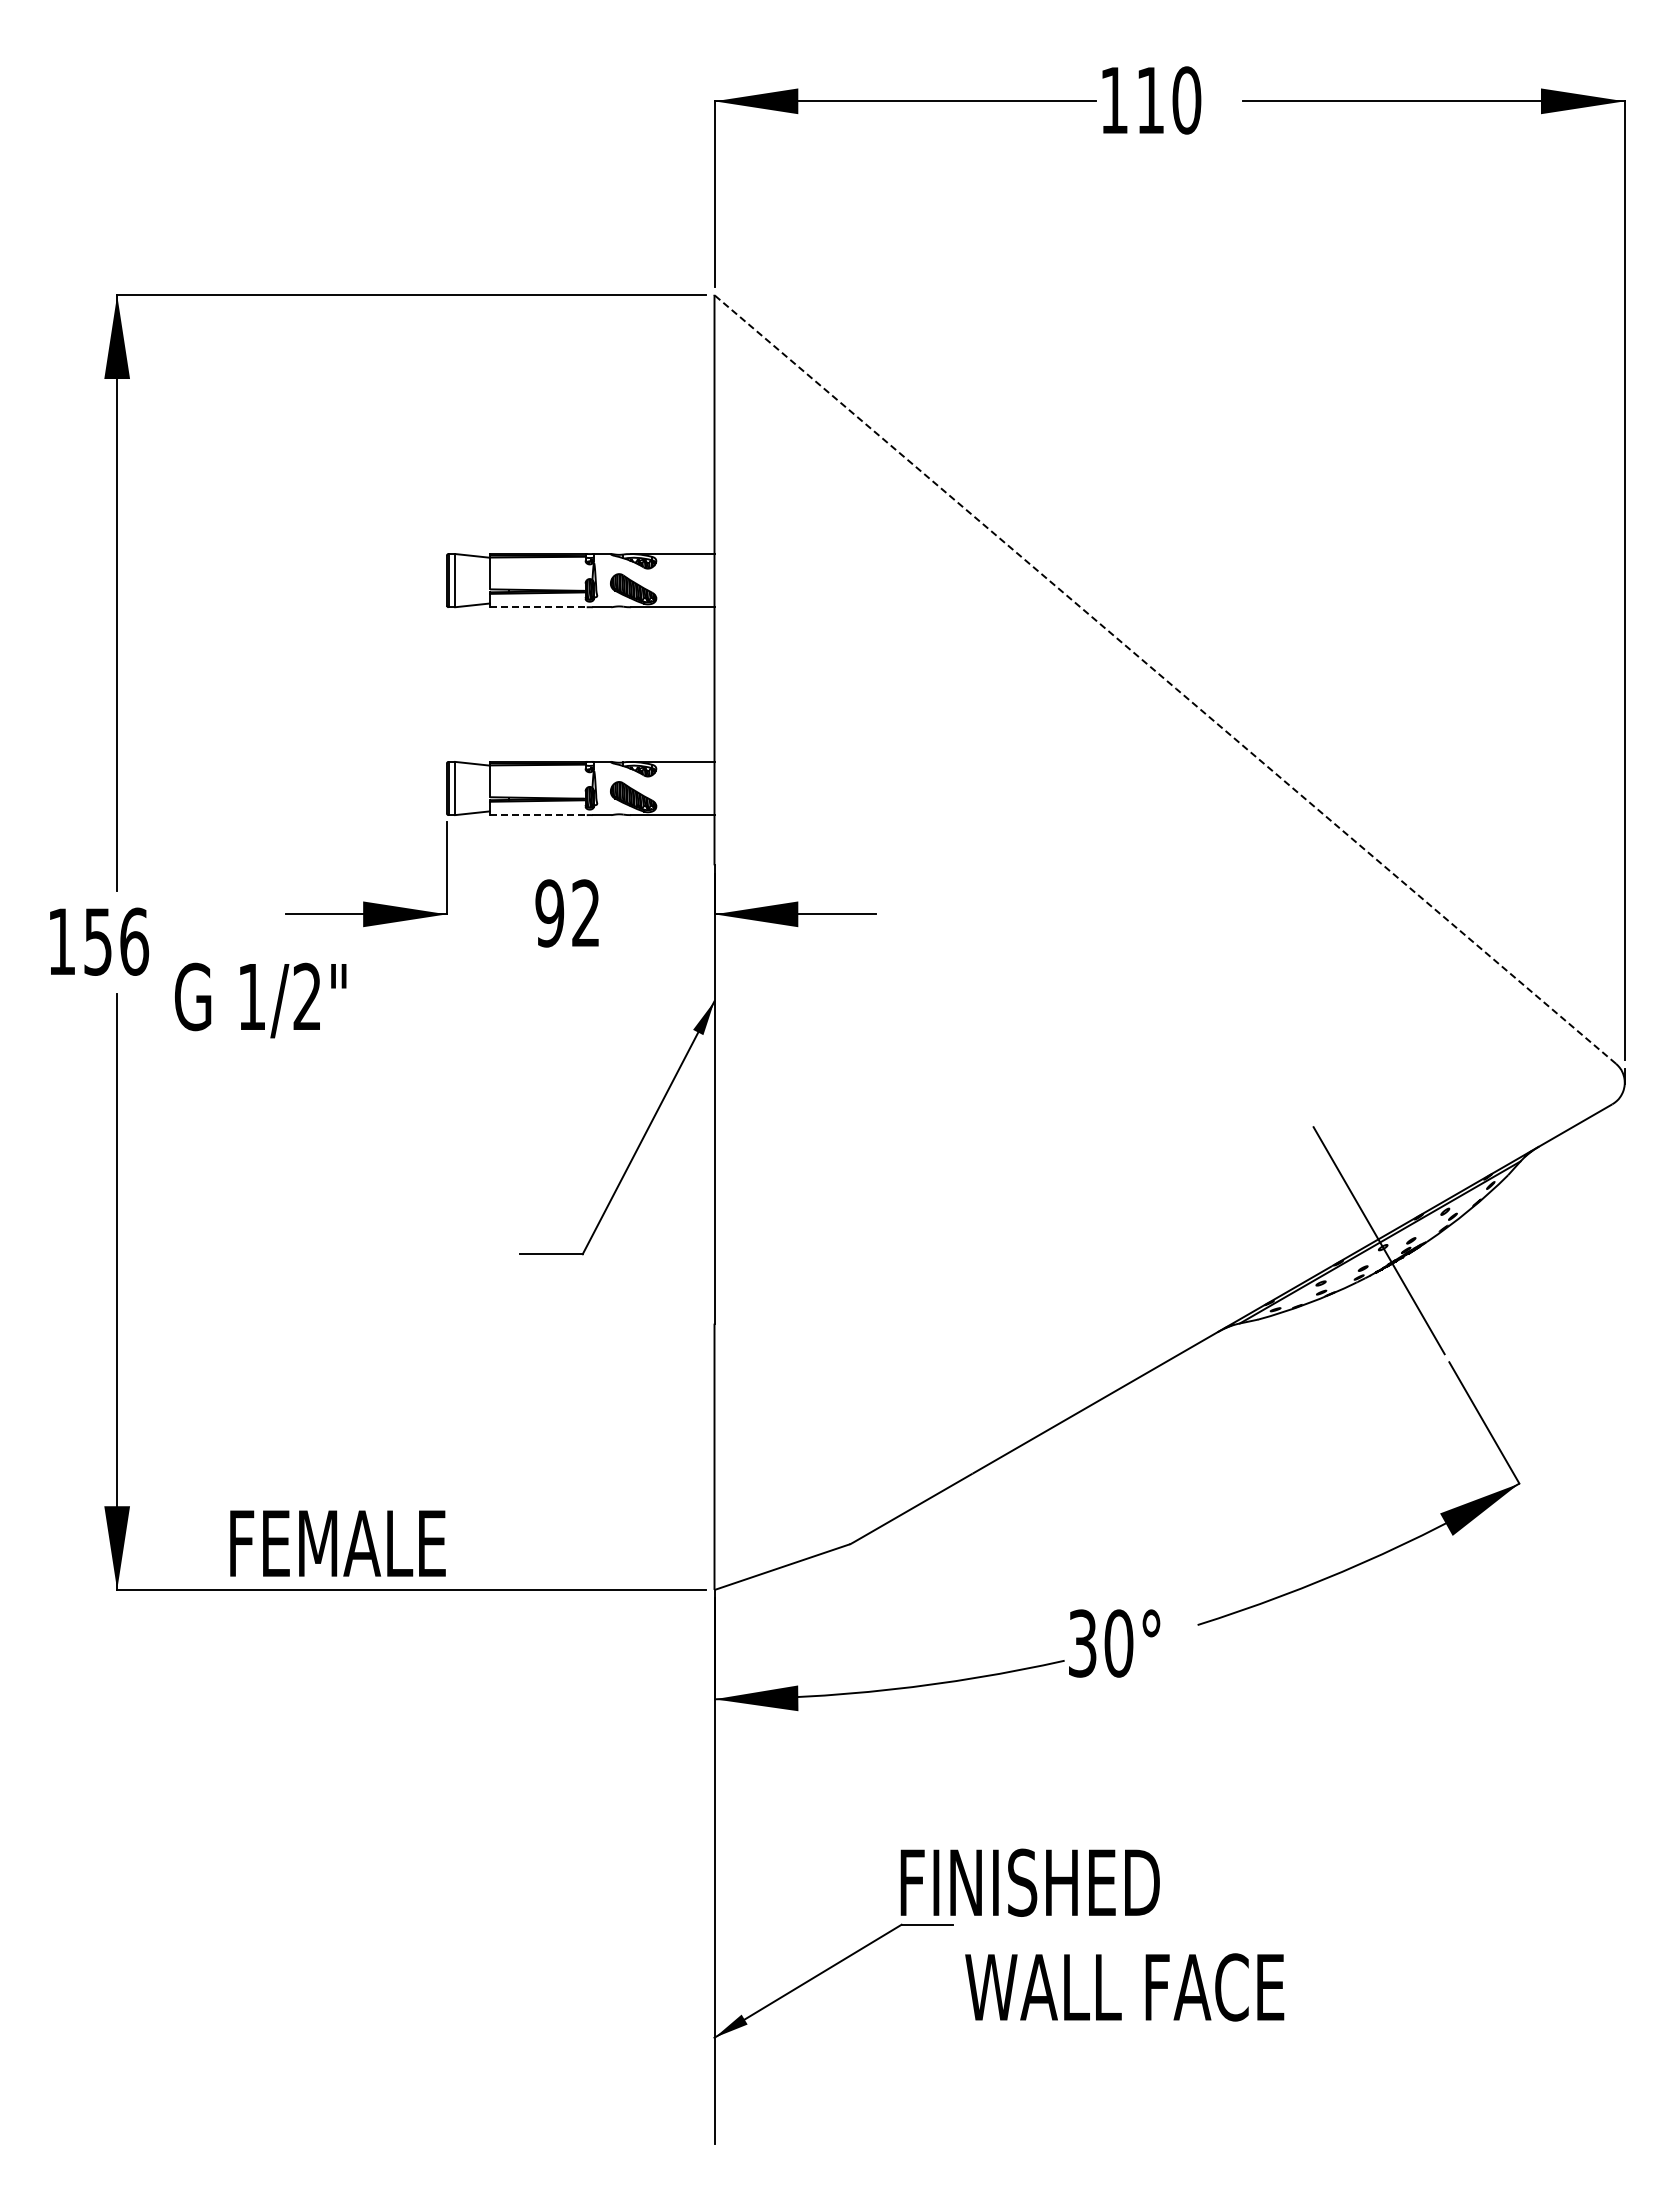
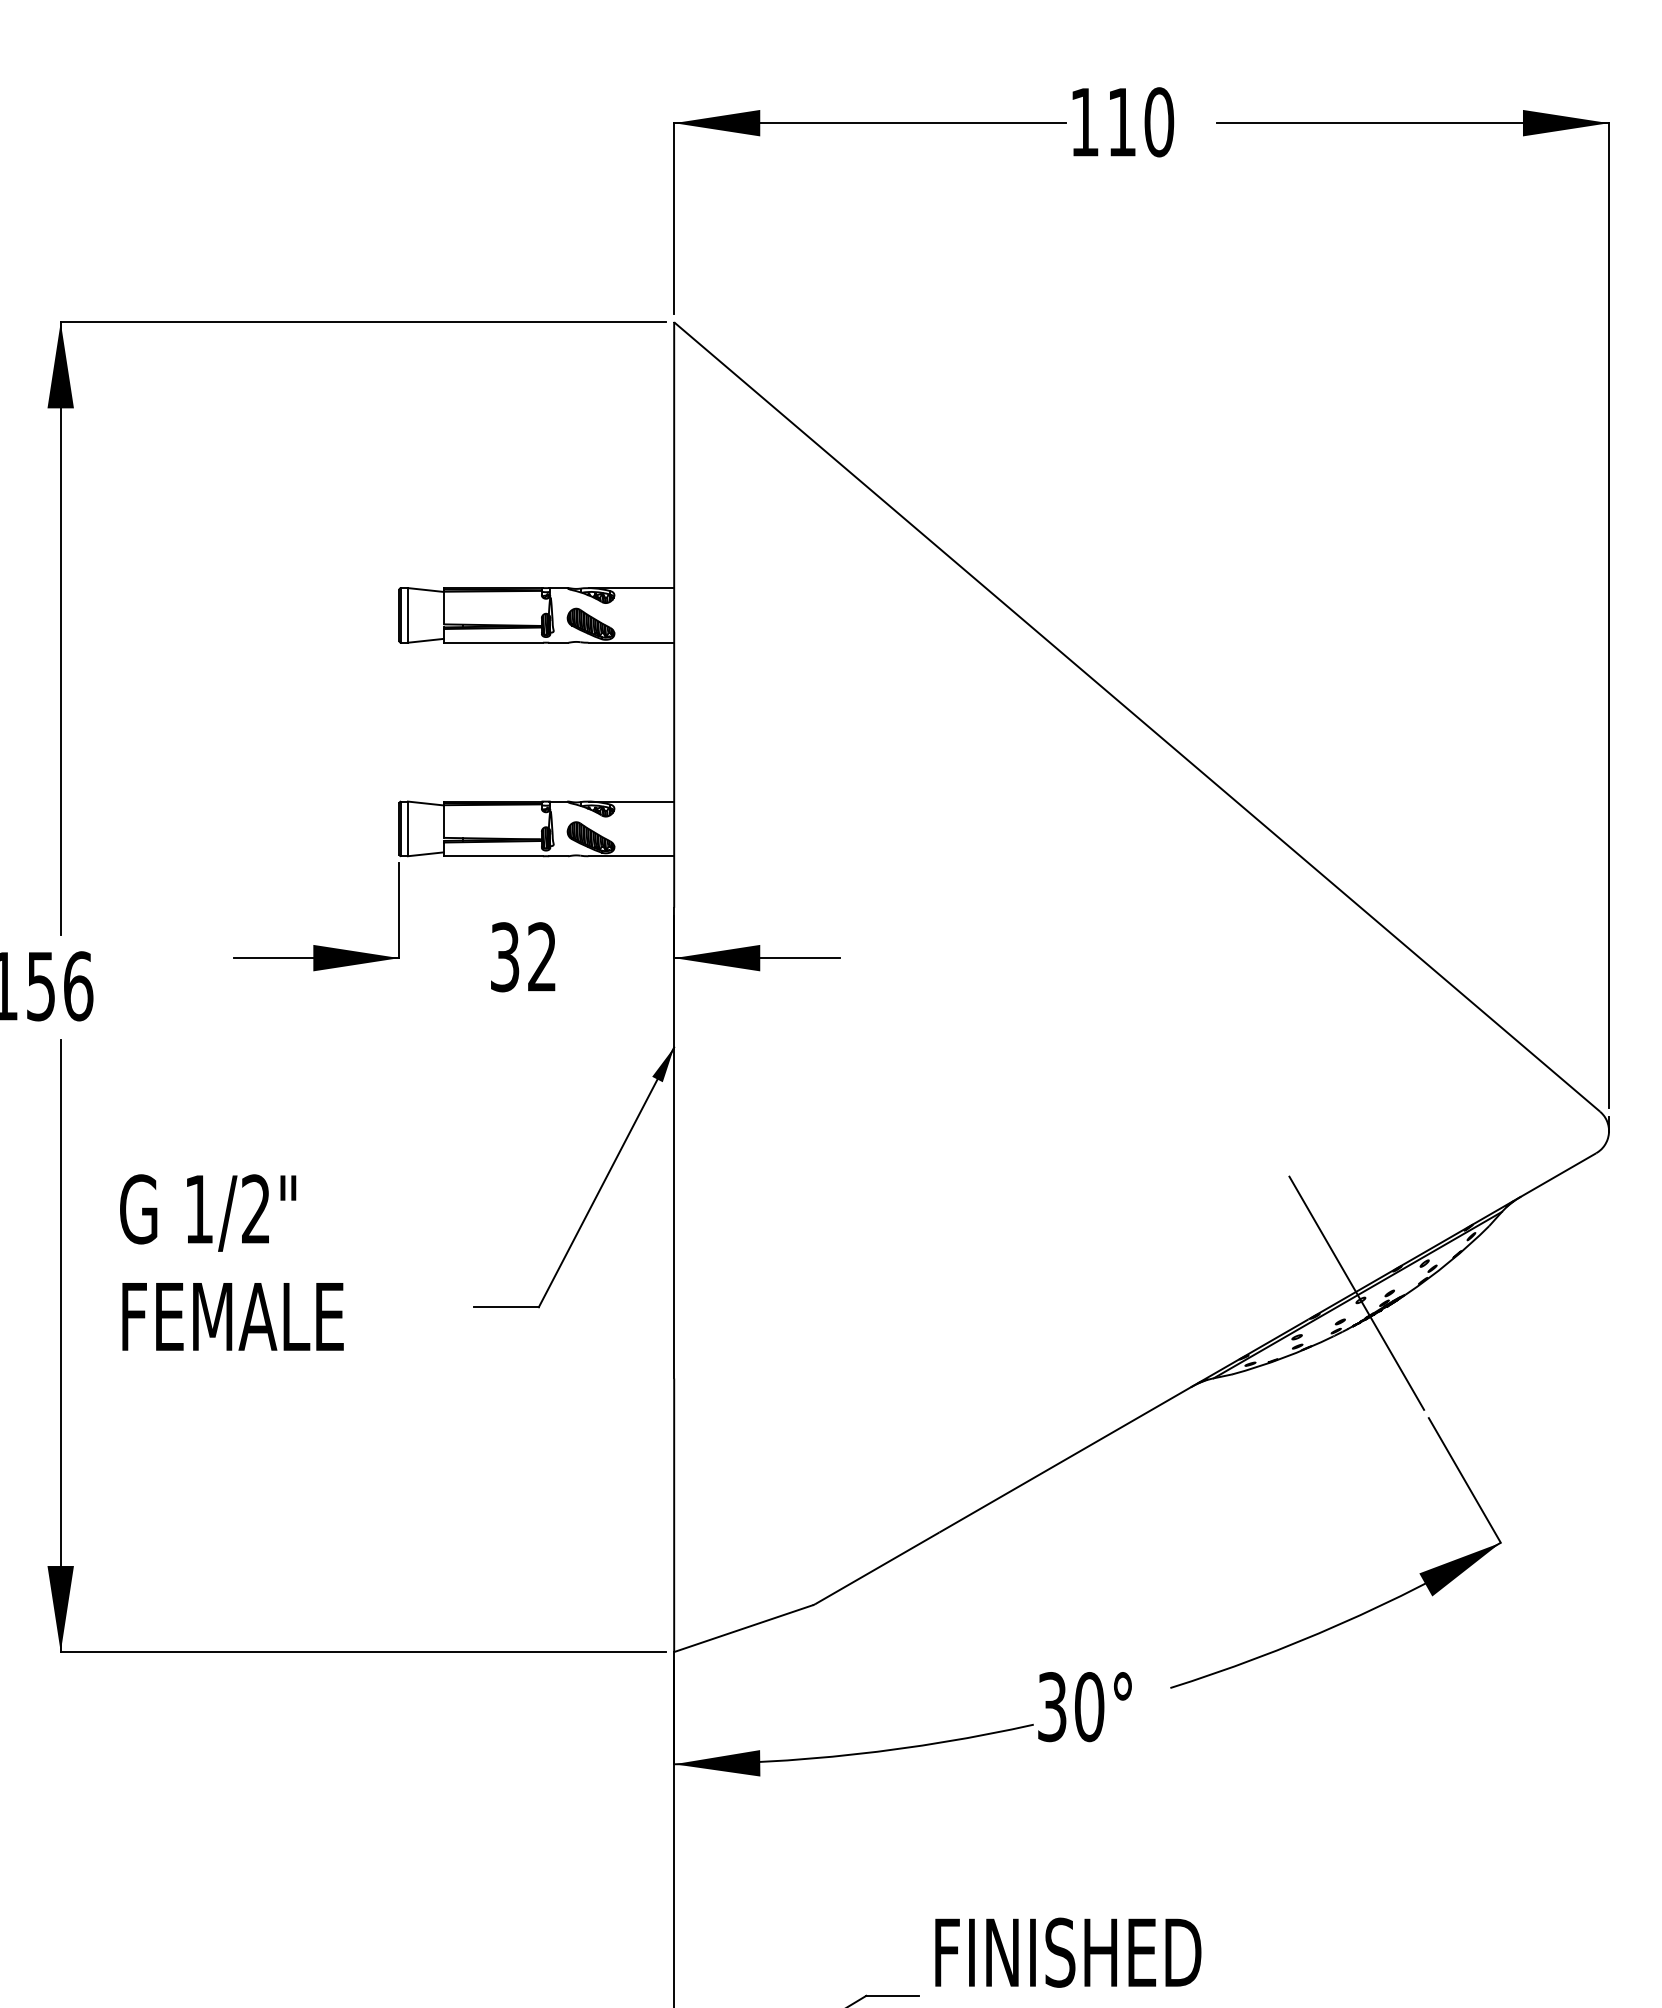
line: (538, 607) -> (493, 643), dashed -> solid
line: (1165, 679) -> (1137, 716), dashed -> solid
line: (538, 815) -> (493, 856), dashed -> solid
text: (549, 913) -> (504, 957), 92 -> 32
text: (260, 1000) -> (207, 1212), moved
text: (337, 1543) -> (232, 1316), moved
text: (1029, 1882) -> (1067, 1952), moved

